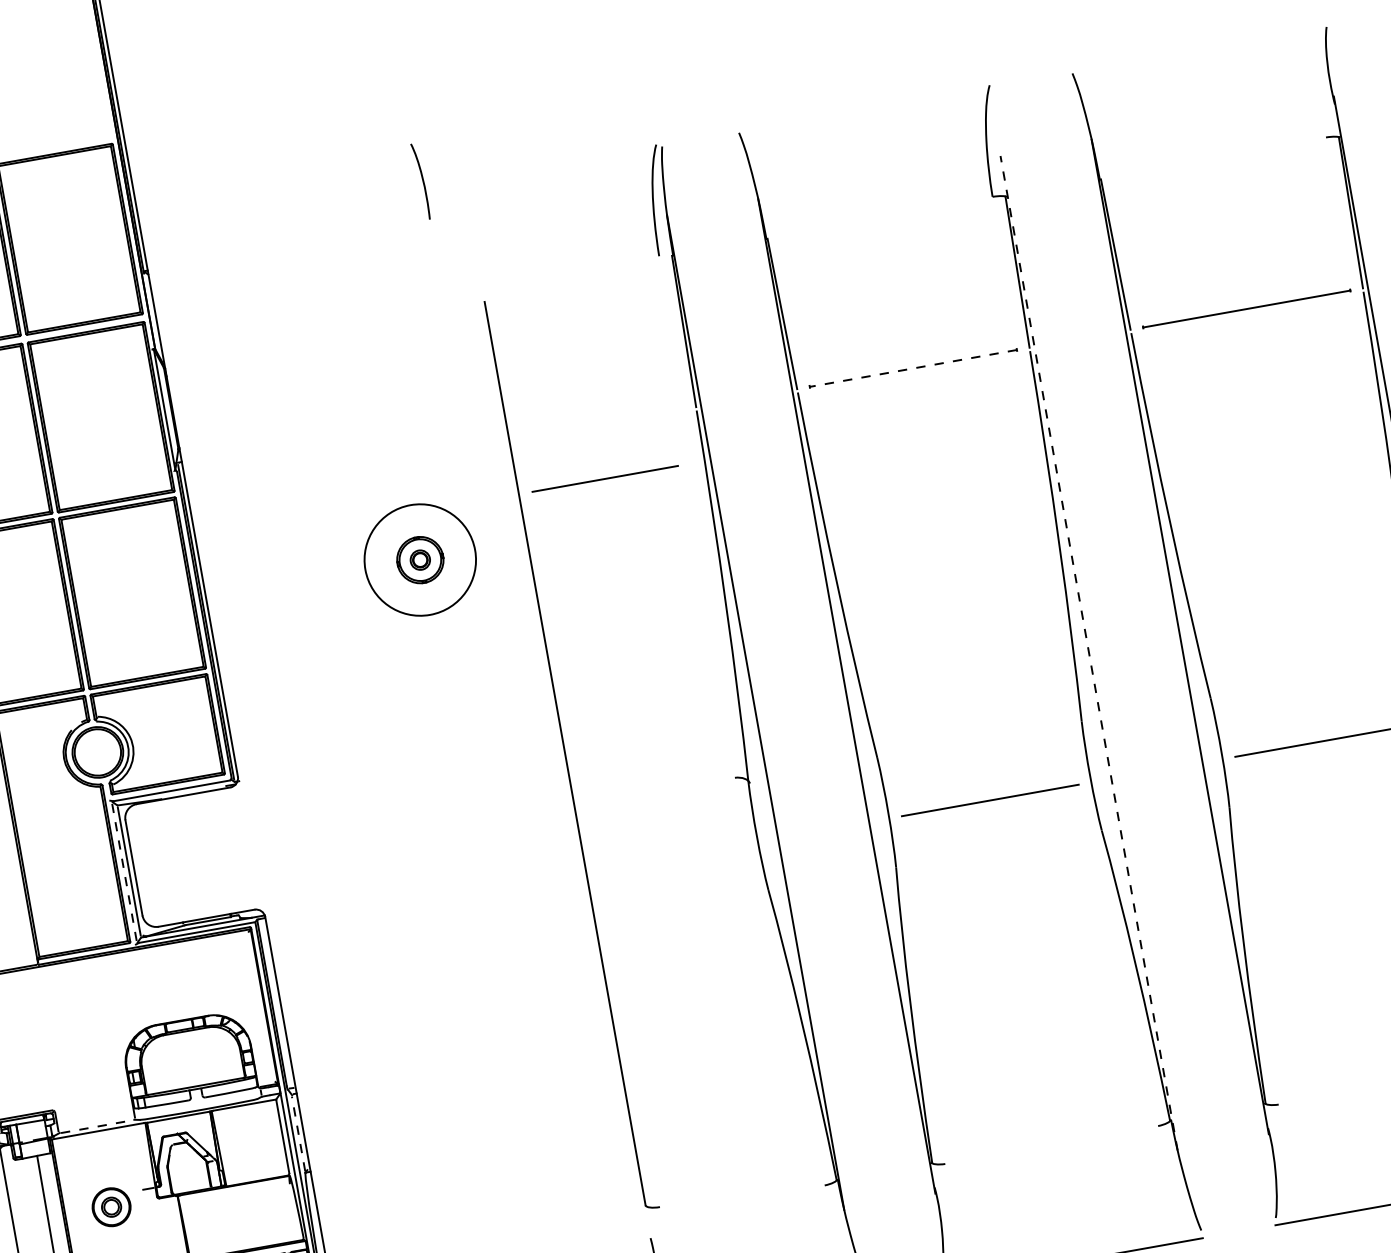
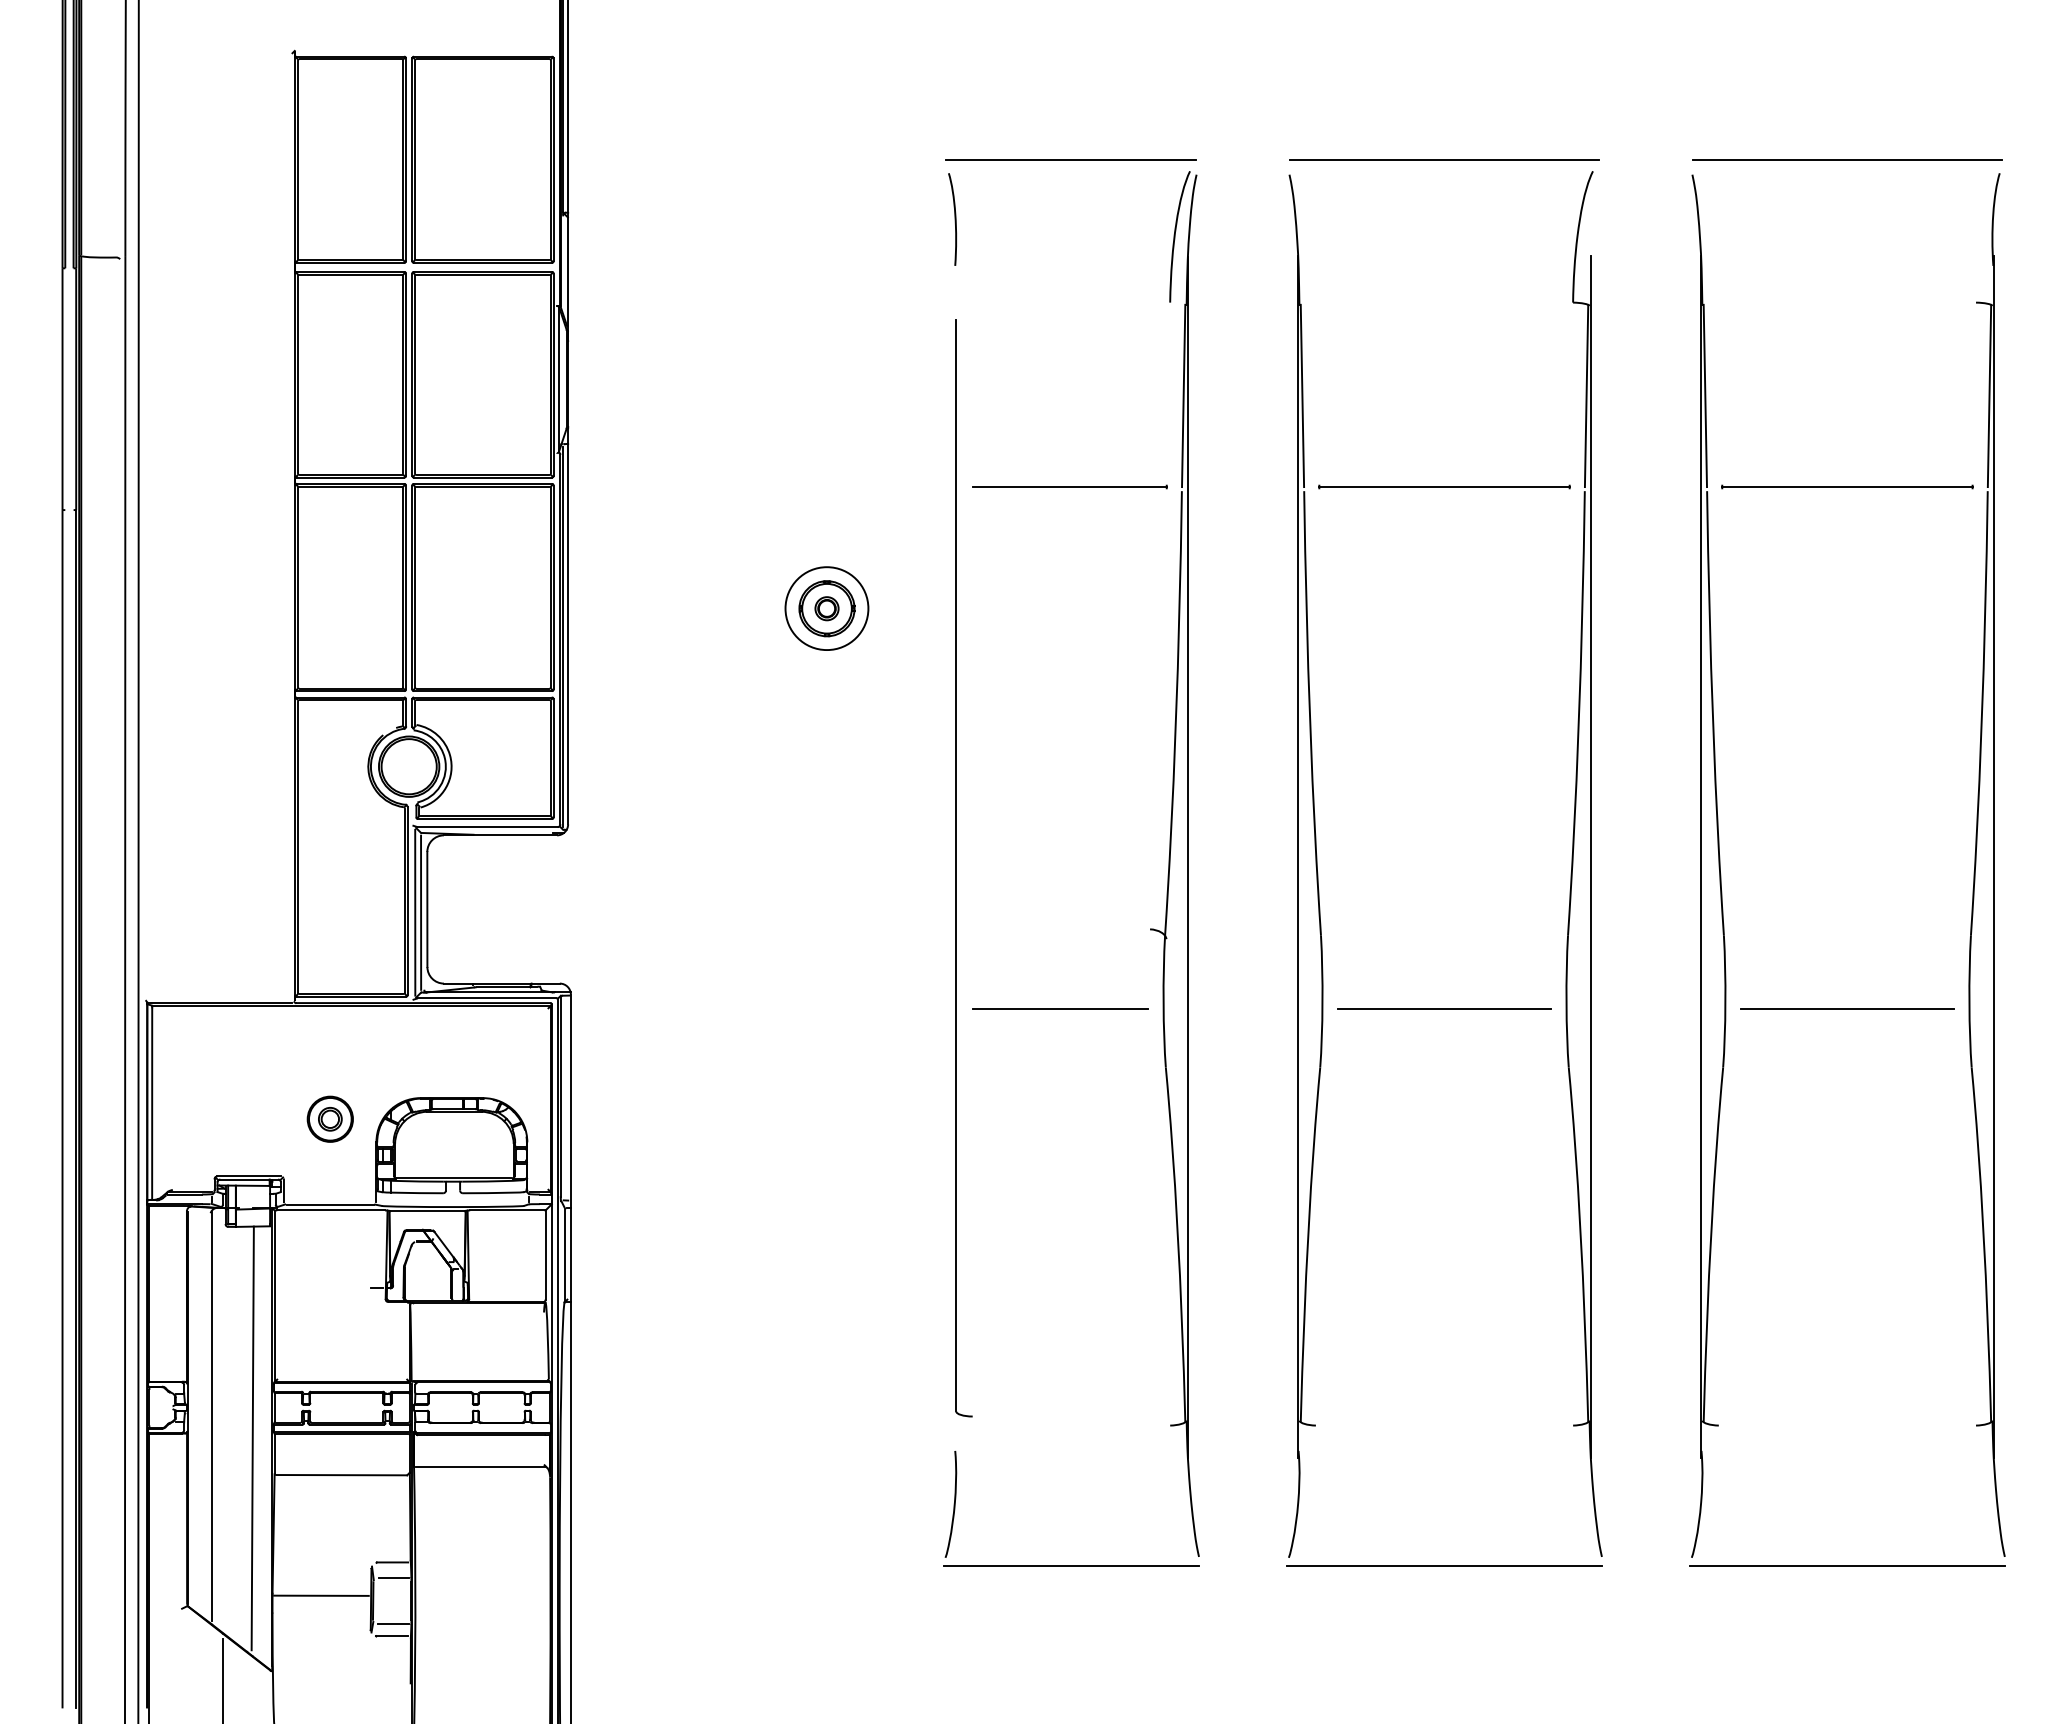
line: (1198, 38) -> (1847, 160), added
line: (865, 98) -> (1444, 160), added
line: (556, 153) -> (1071, 160), added
curve: (422, 181) -> (954, 219), moved
line: (913, 368) -> (1444, 487), dashed -> solid
part: (602, 423) -> (1069, 486), added
line: (605, 478) -> (1060, 1008), moved
circle: (419, 560) -> (826, 608), size x0.62
line: (1088, 653) -> (1590, 857), dashed -> solid
line: (124, 872) -> (415, 912), dashed -> solid
line: (97, 1126) -> (330, 1204), dashed -> solid
line: (298, 1134) -> (564, 1255), dashed -> solid
part: (110, 1206) -> (329, 1118), moved

